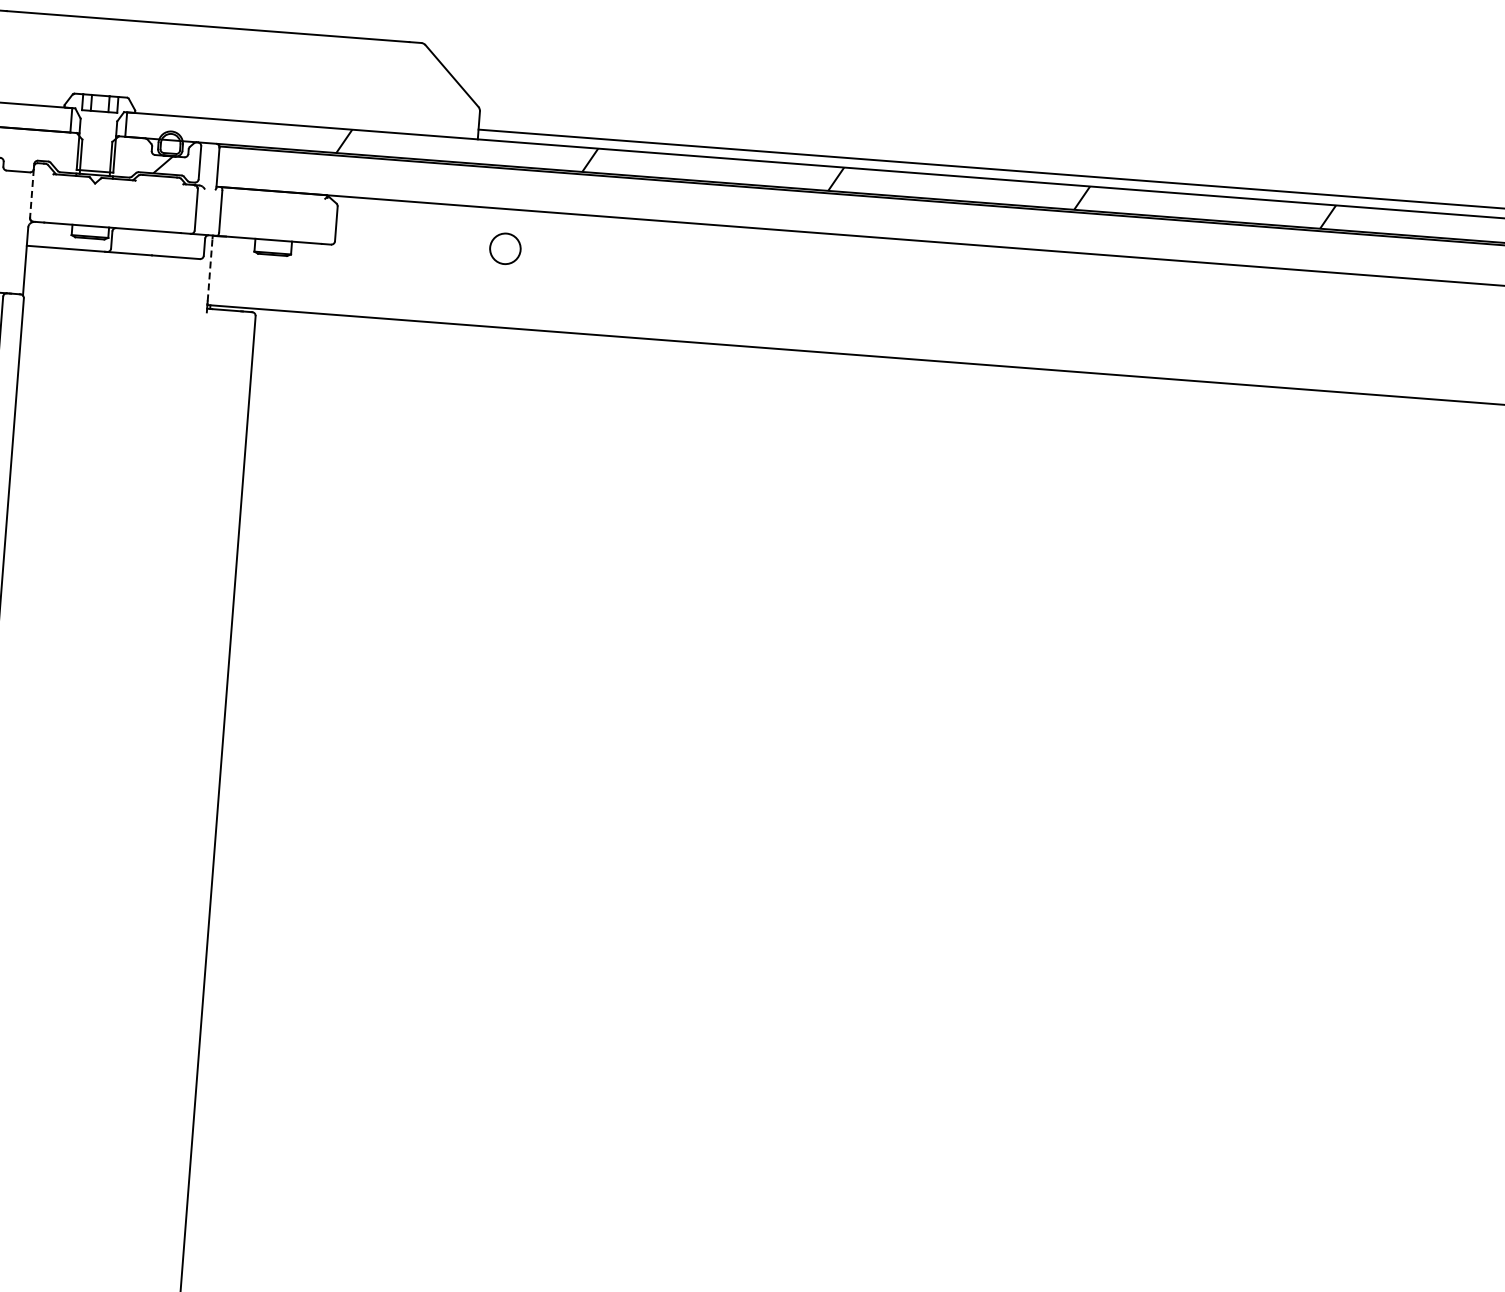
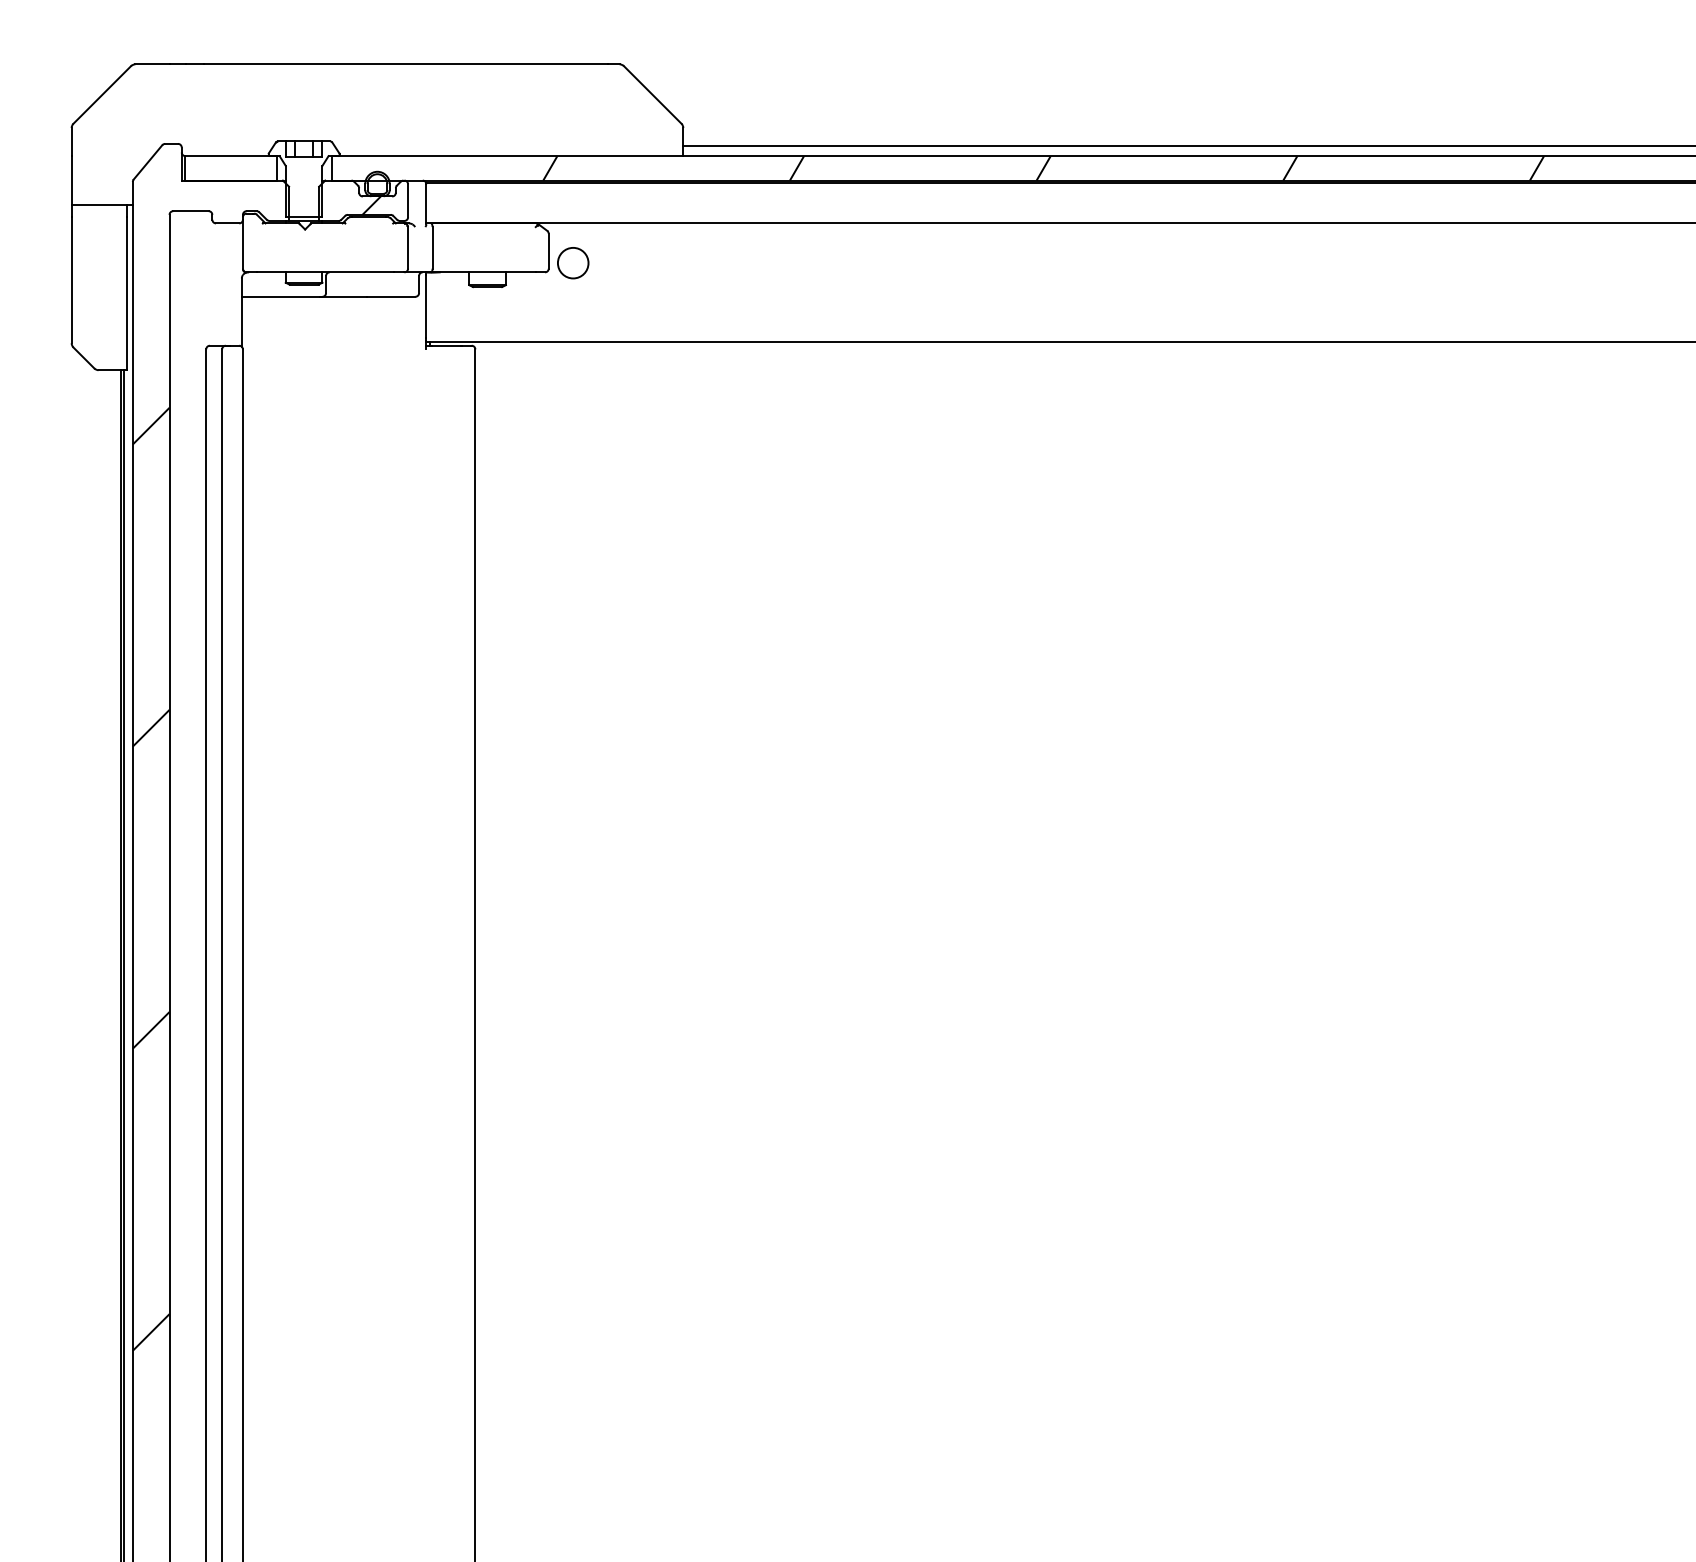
line: (31, 193) -> (242, 244), dashed -> solid
circle: (505, 249) -> (573, 263), moved
line: (210, 269) -> (426, 306), dashed -> solid

